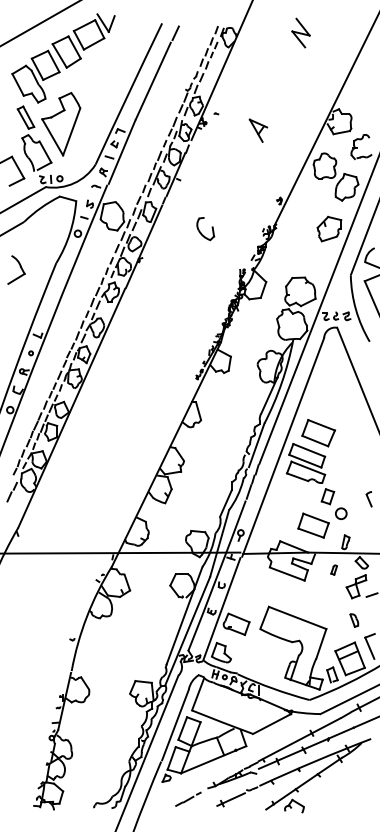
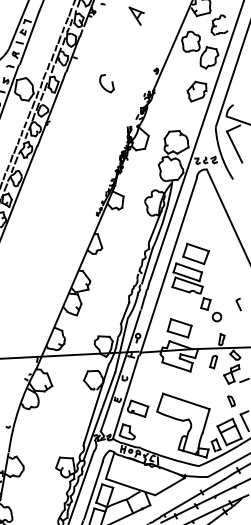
part: (205, 229) -> (106, 84), moved
part: (313, 525) -> (179, 328), moved
part: (333, 569) -> (212, 361), size x1.67

